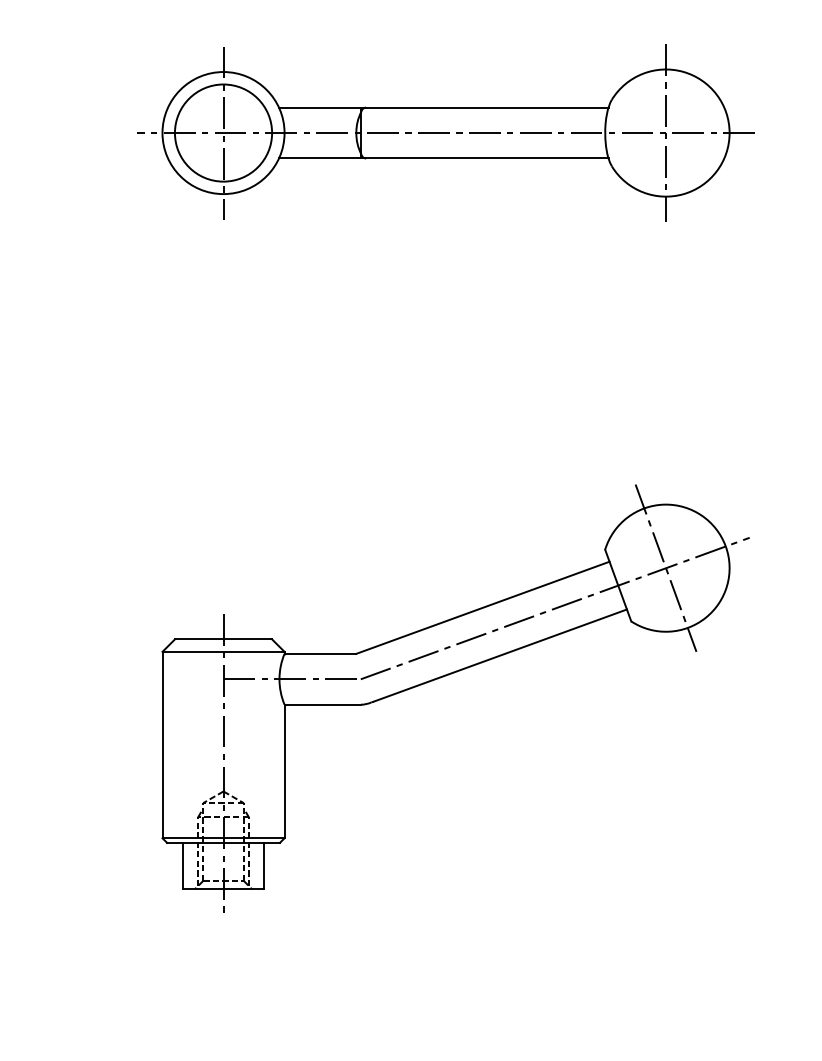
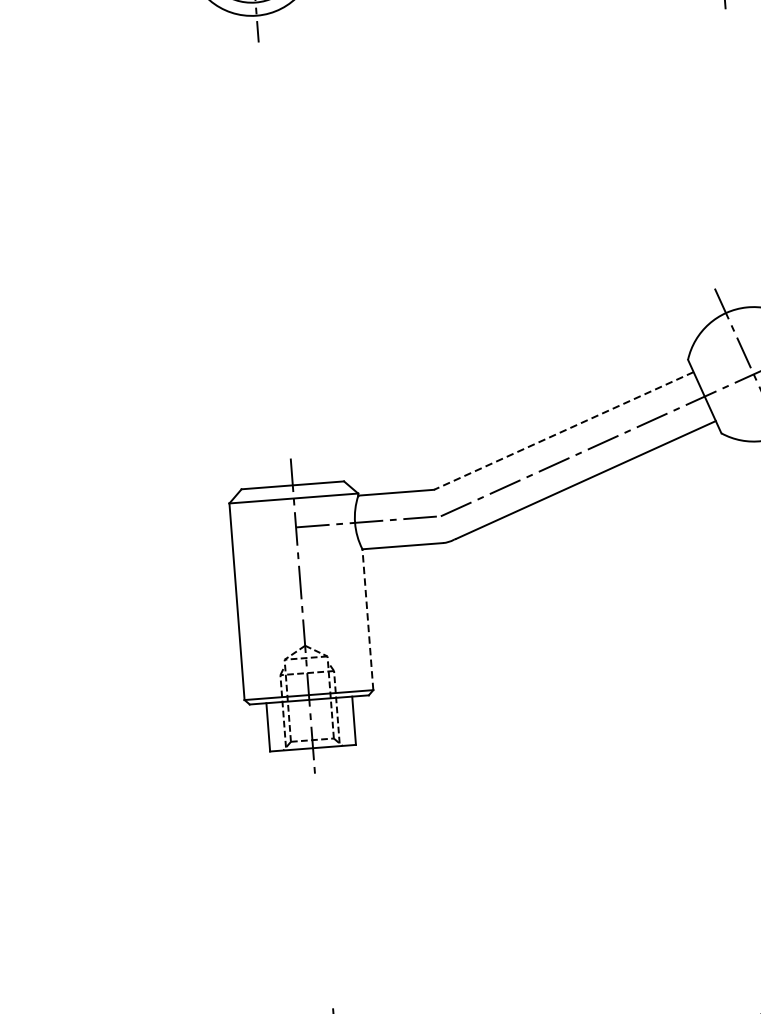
line: (482, 607) -> (563, 430), solid -> dashed
line: (284, 771) -> (367, 619), solid -> dashed

